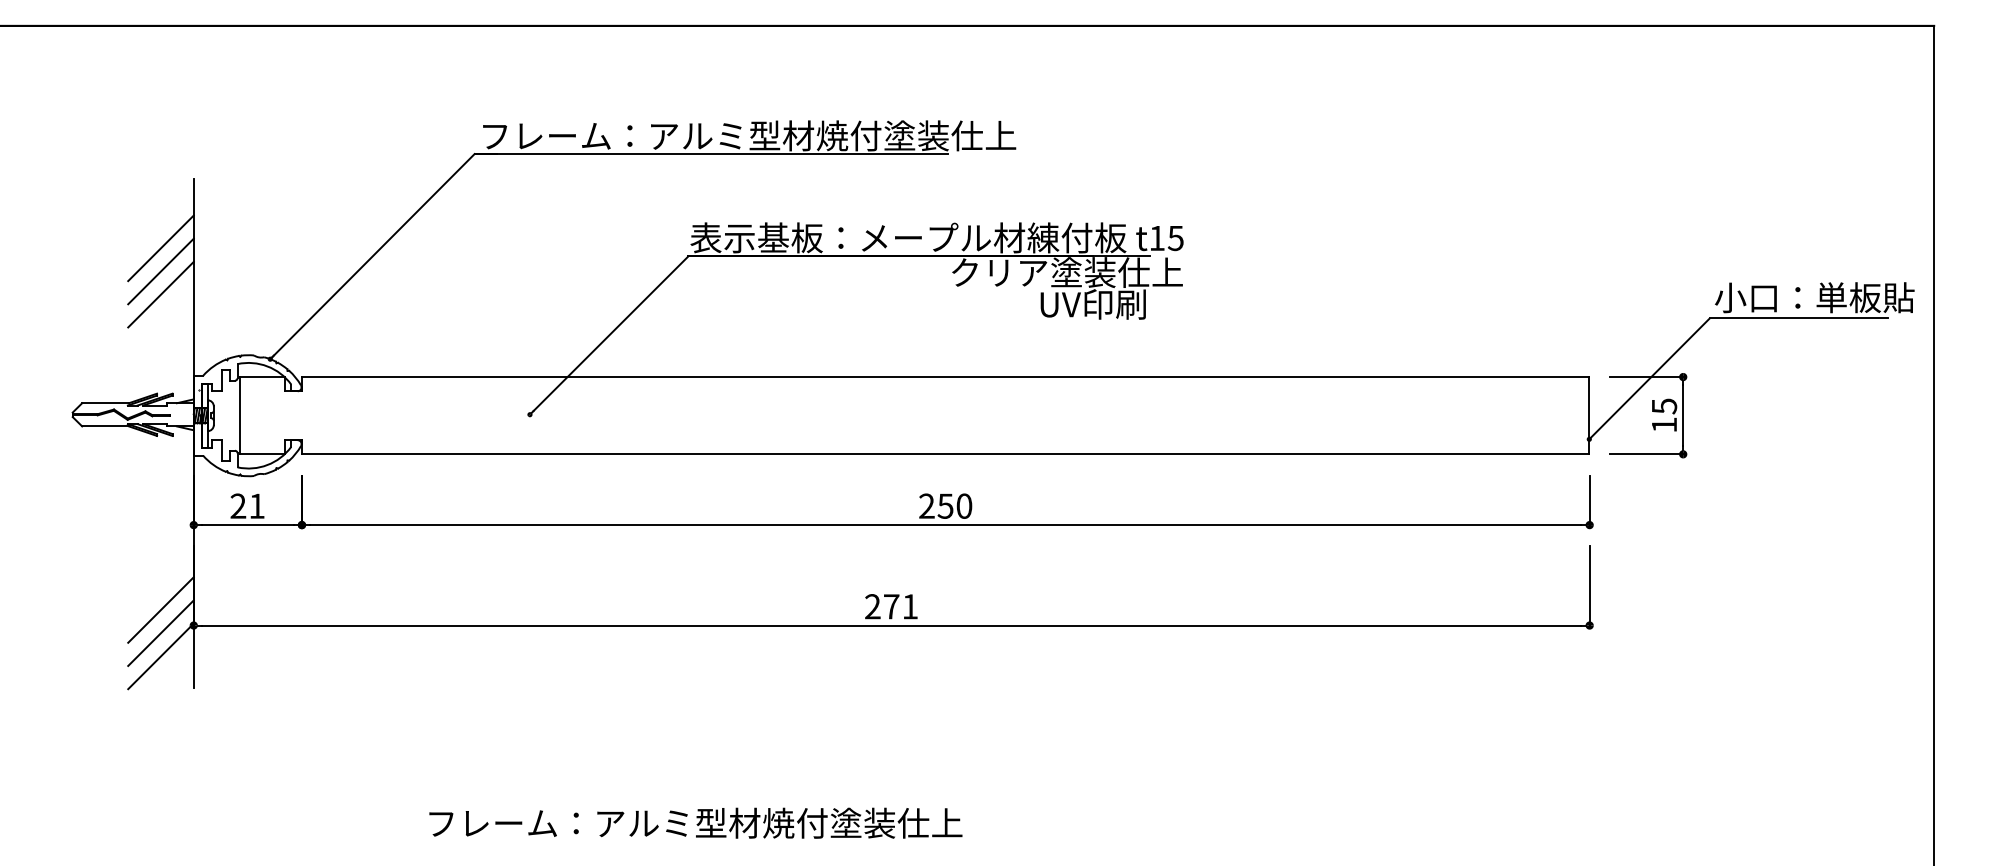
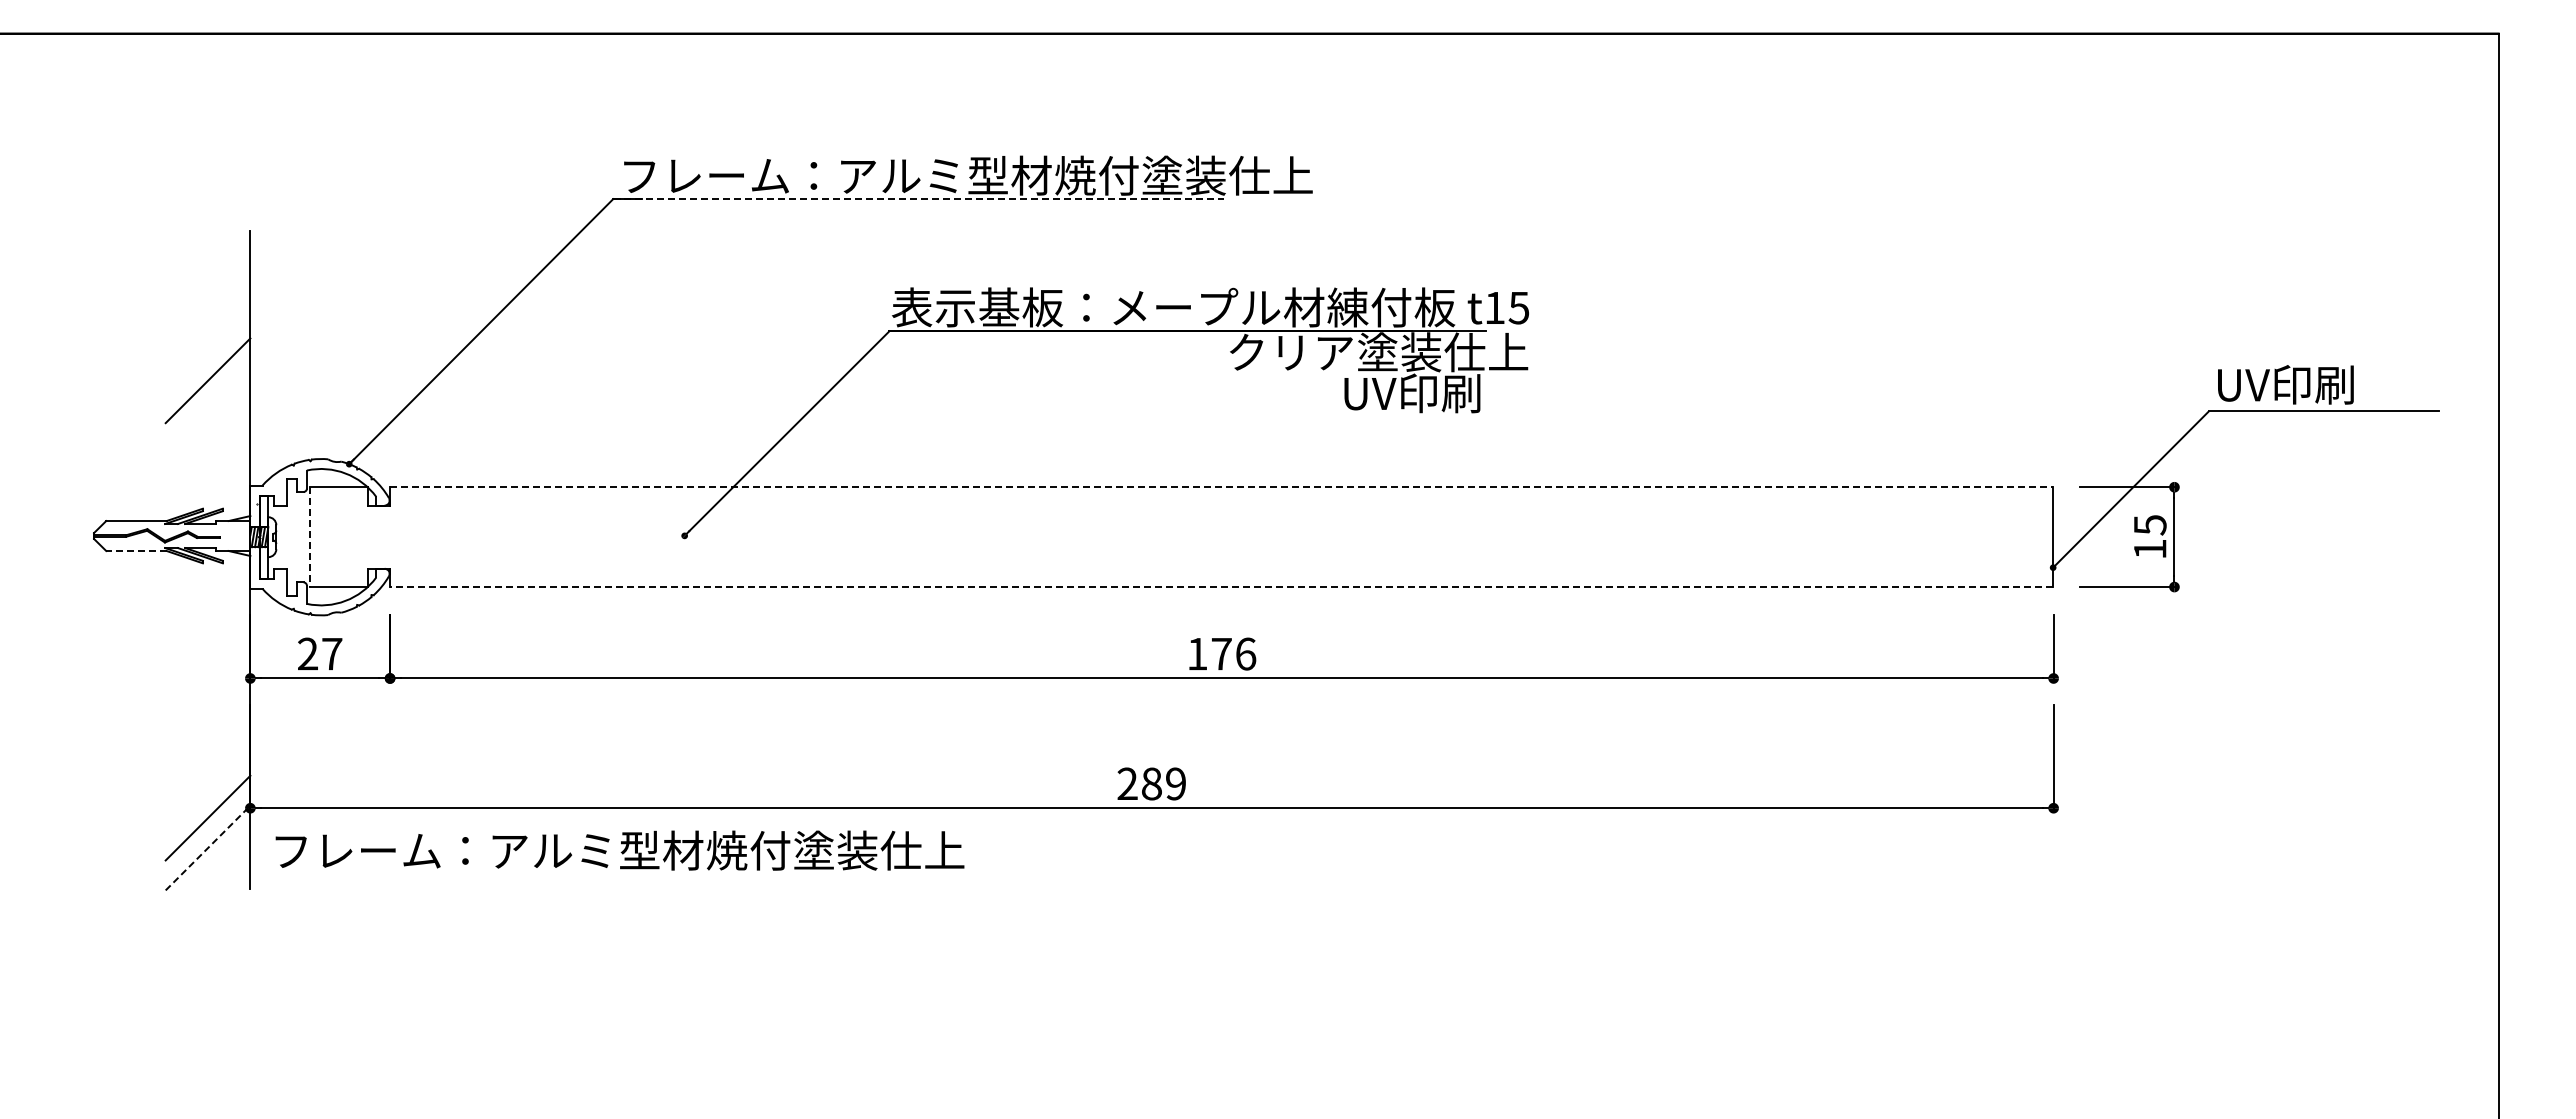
line: (711, 154) -> (919, 199), solid -> dashed
line: (160, 247) -> (207, 320), removed
line: (160, 271) -> (207, 350), removed
text: (1814, 297) -> (2344, 384), 小口：単板貼 -> UV印刷
line: (945, 377) -> (1221, 487), solid -> dashed
line: (239, 415) -> (309, 537), solid -> dashed
line: (104, 426) -> (135, 550), solid -> dashed
line: (945, 454) -> (1221, 587), solid -> dashed
text: (945, 505) -> (1221, 653), 250 -> 176
text: (257, 506) -> (332, 654), 21 -> 27
text: (900, 606) -> (1163, 783), 271 -> 289
line: (160, 609) -> (207, 787), removed
line: (161, 656) -> (208, 848), solid -> dashed
text: (695, 823) -> (619, 850), moved

